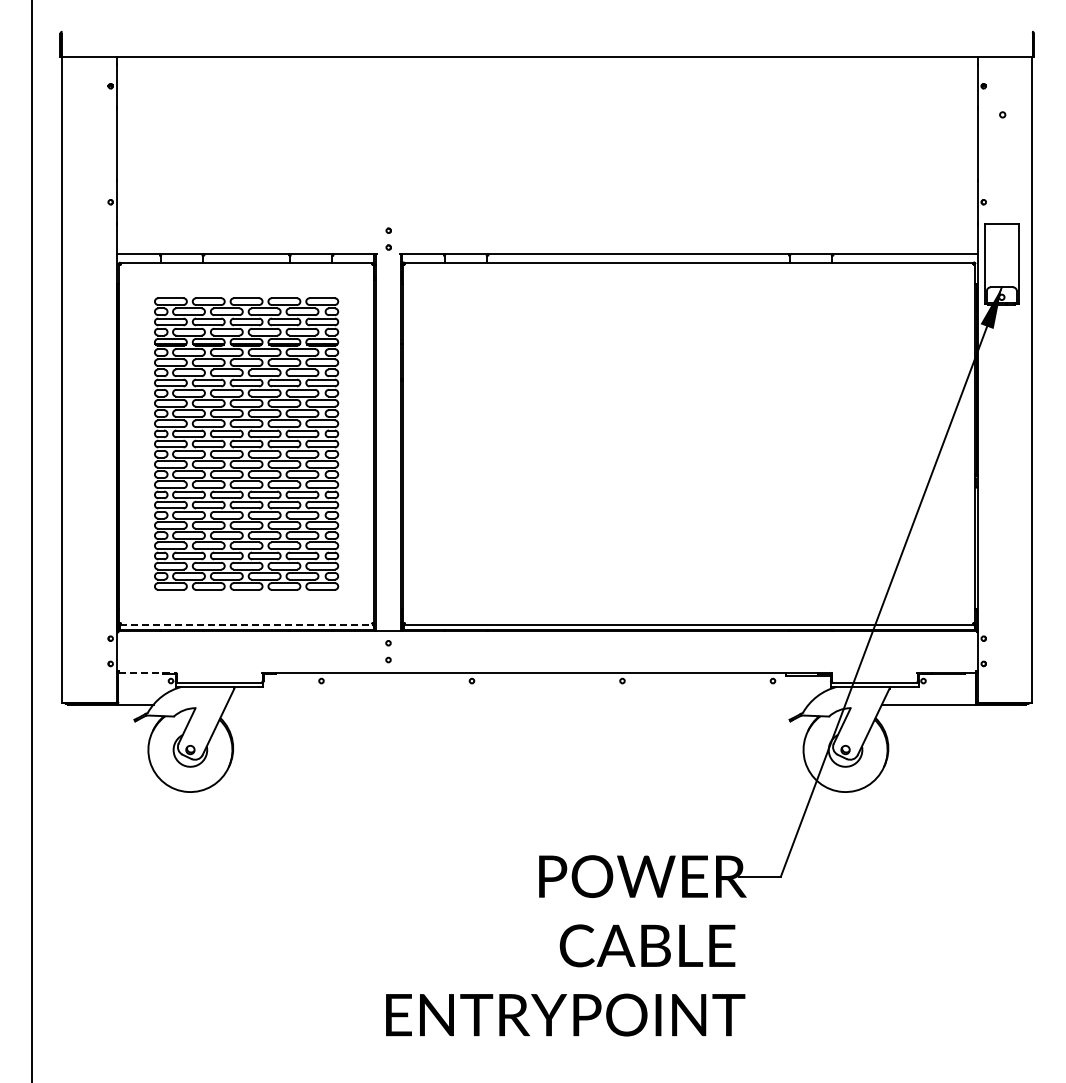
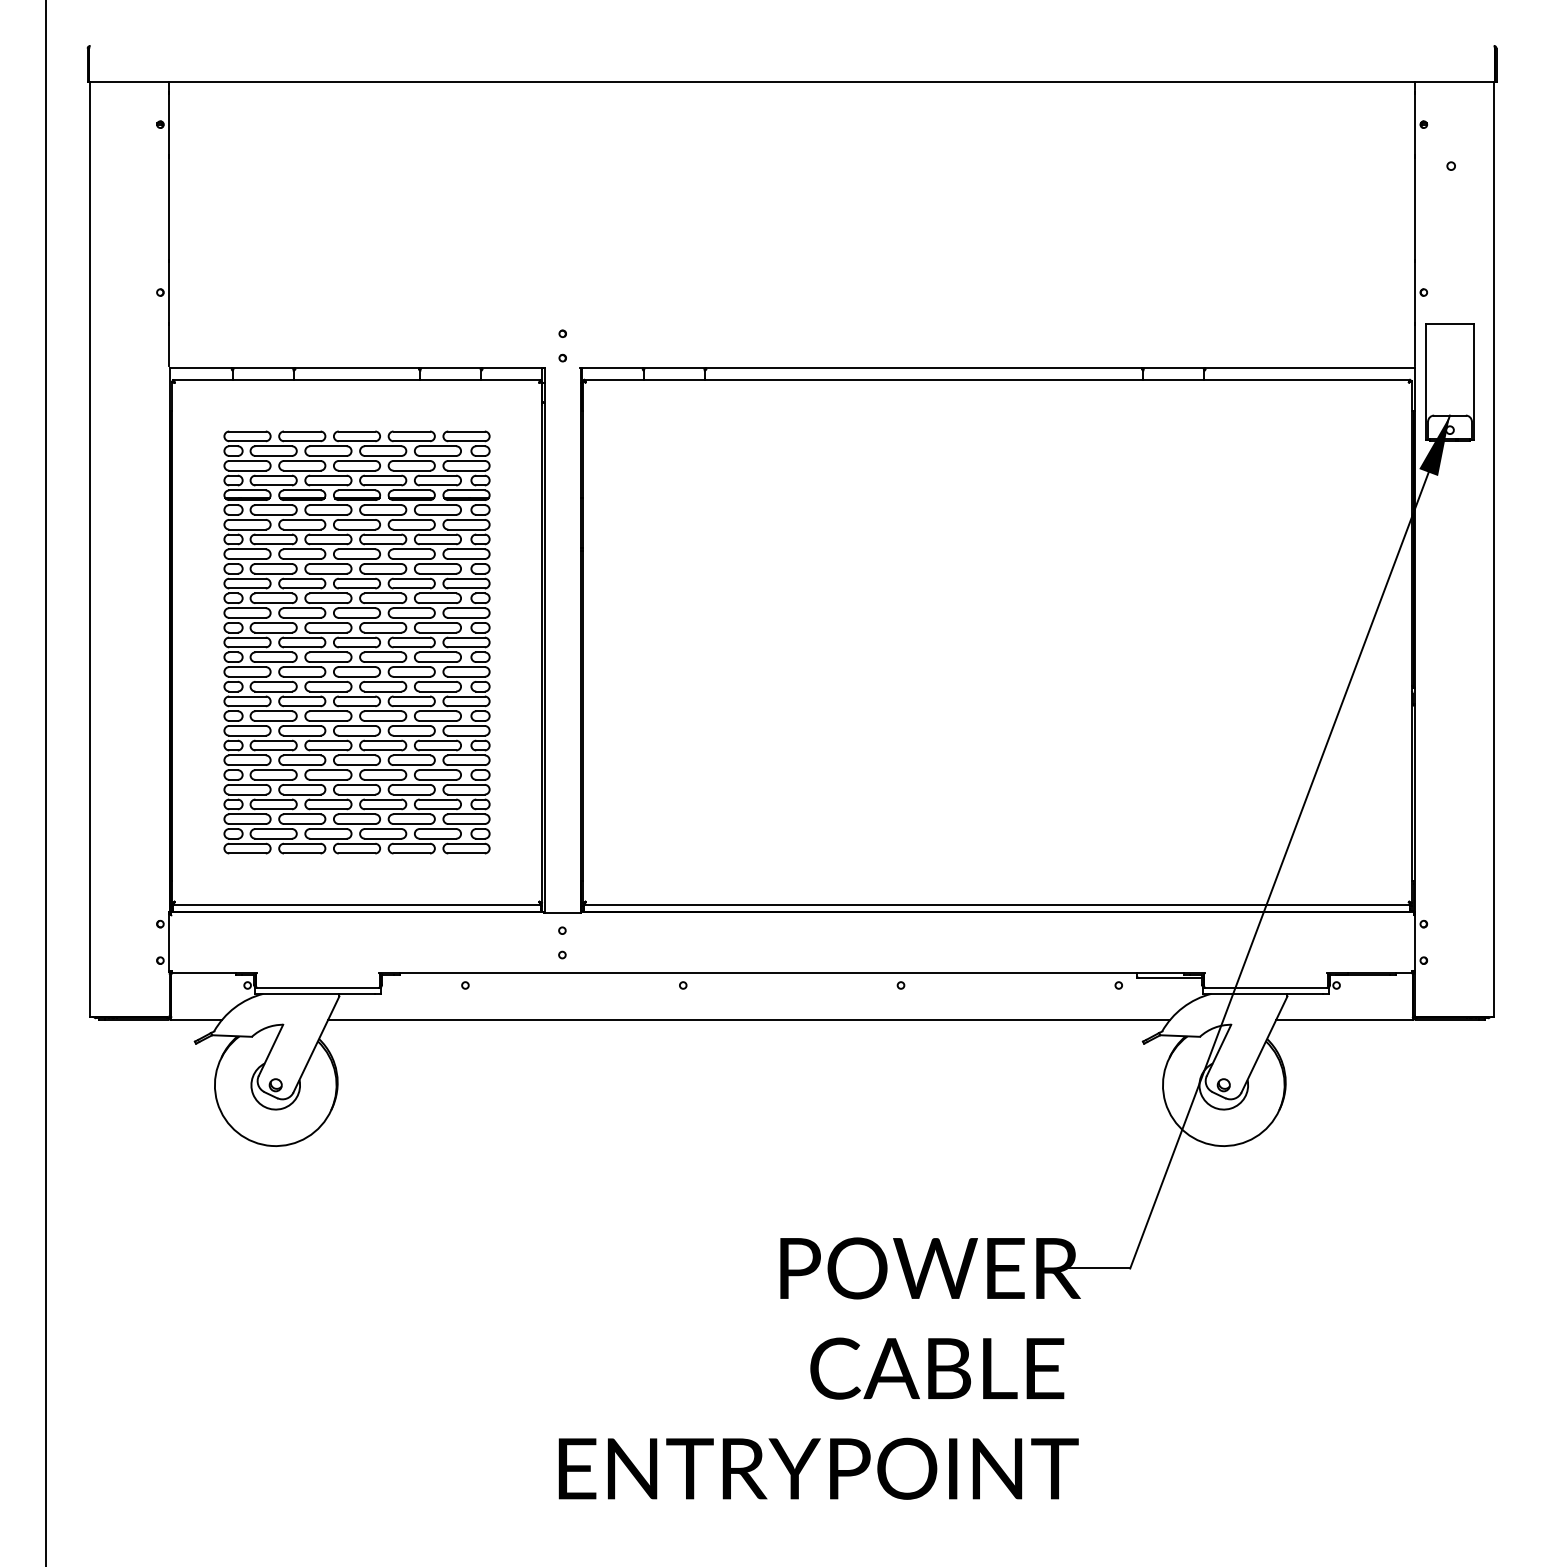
line: (246, 625) -> (356, 905), dashed -> solid
line: (148, 672) -> (215, 973), dashed -> solid
line: (517, 704) -> (749, 1019), added

